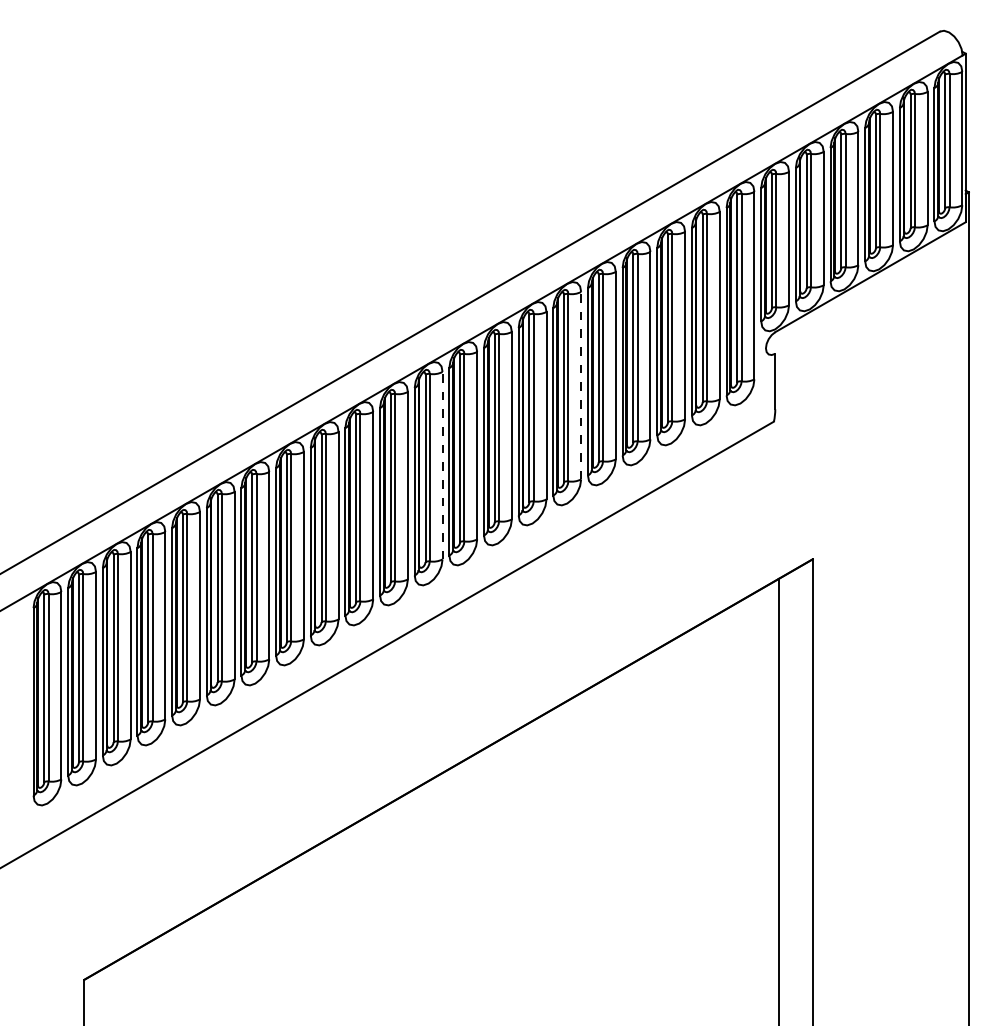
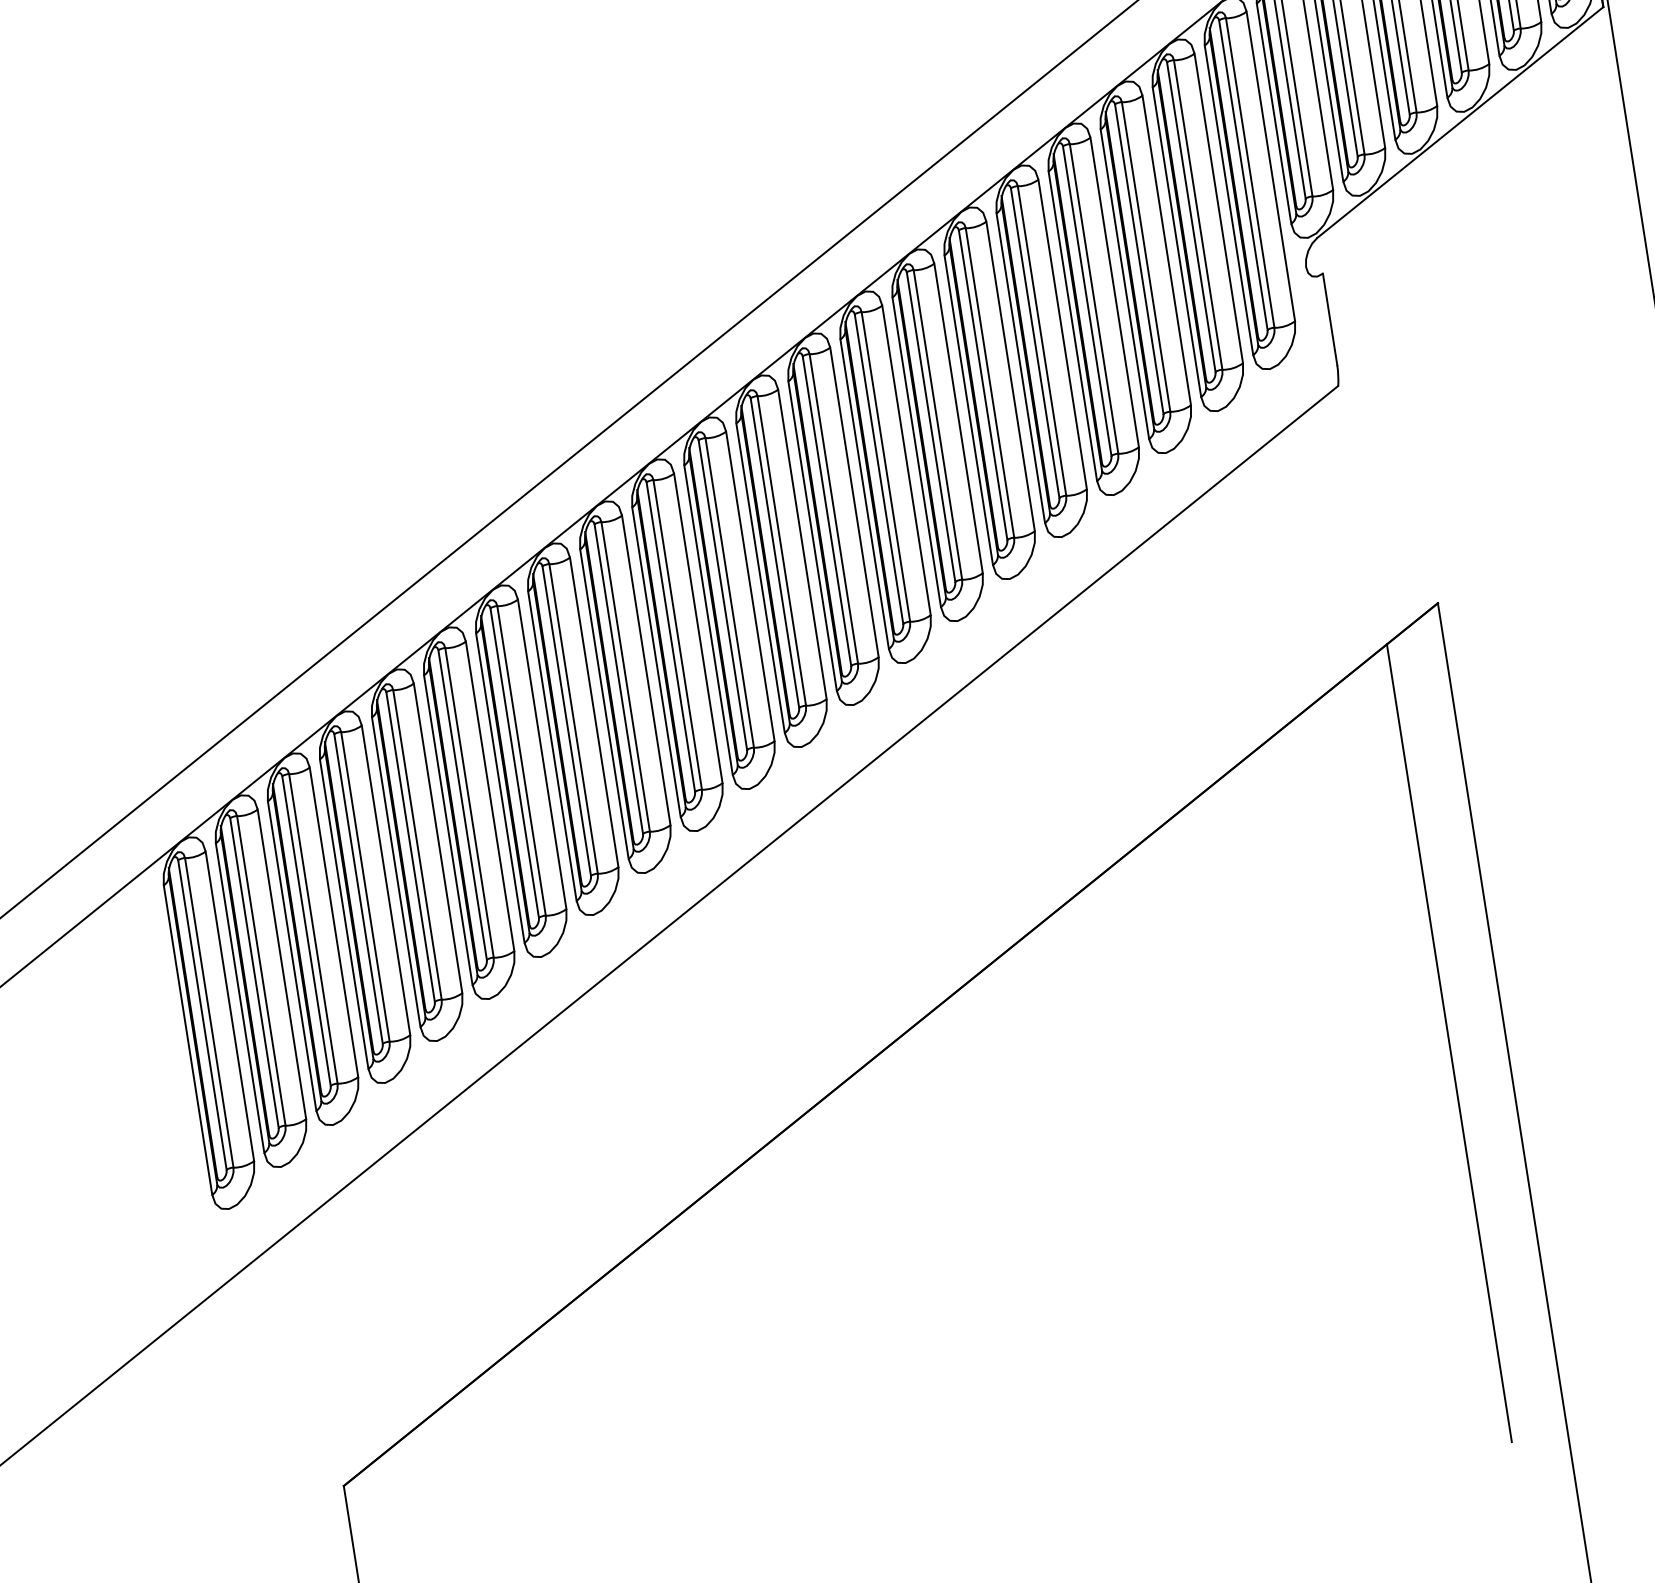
line: (581, 385) -> (1011, 376), dashed -> solid
line: (442, 465) -> (802, 544), dashed -> solid

